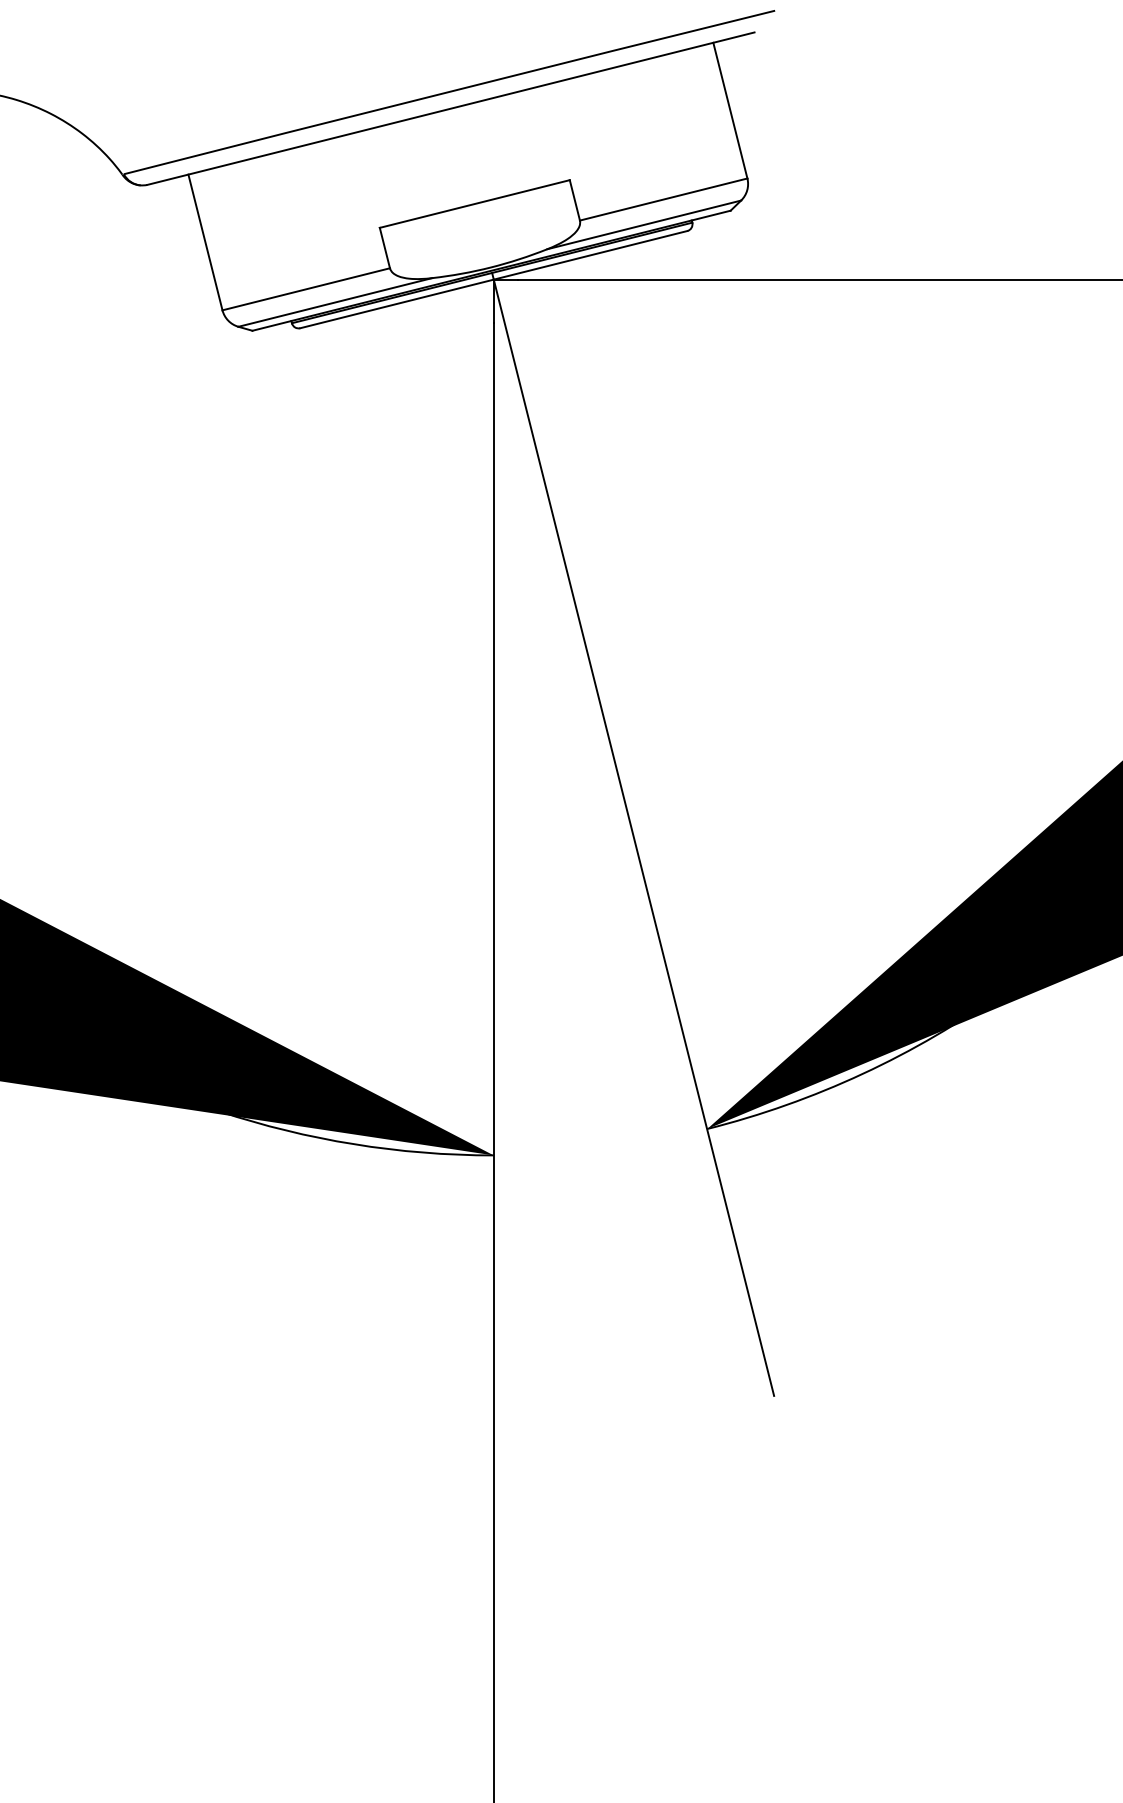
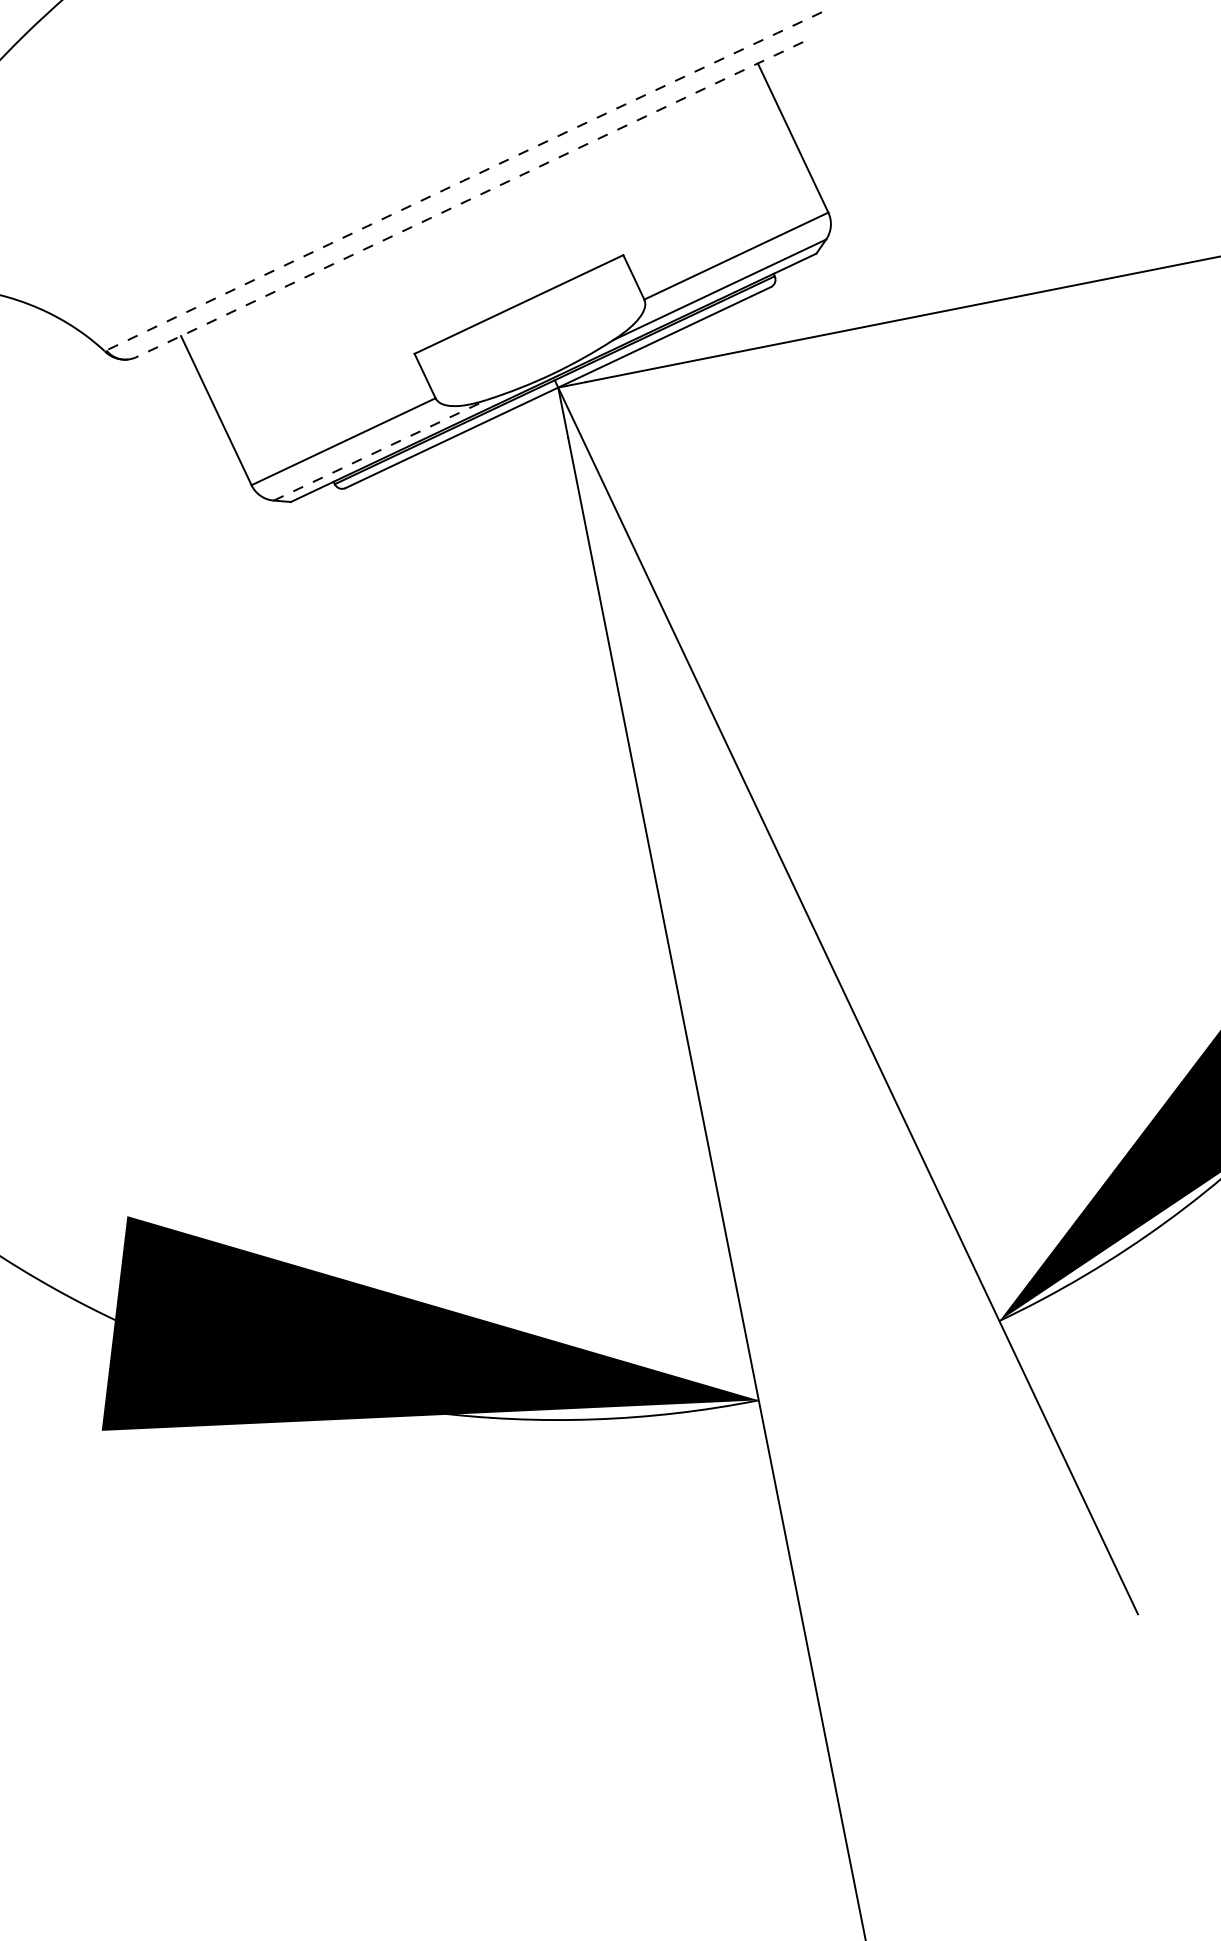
arc: (449, 91) -> (463, 180), solid -> dashed
line: (450, 108) -> (468, 199), solid -> dashed
line: (335, 302) -> (380, 450), solid -> dashed

